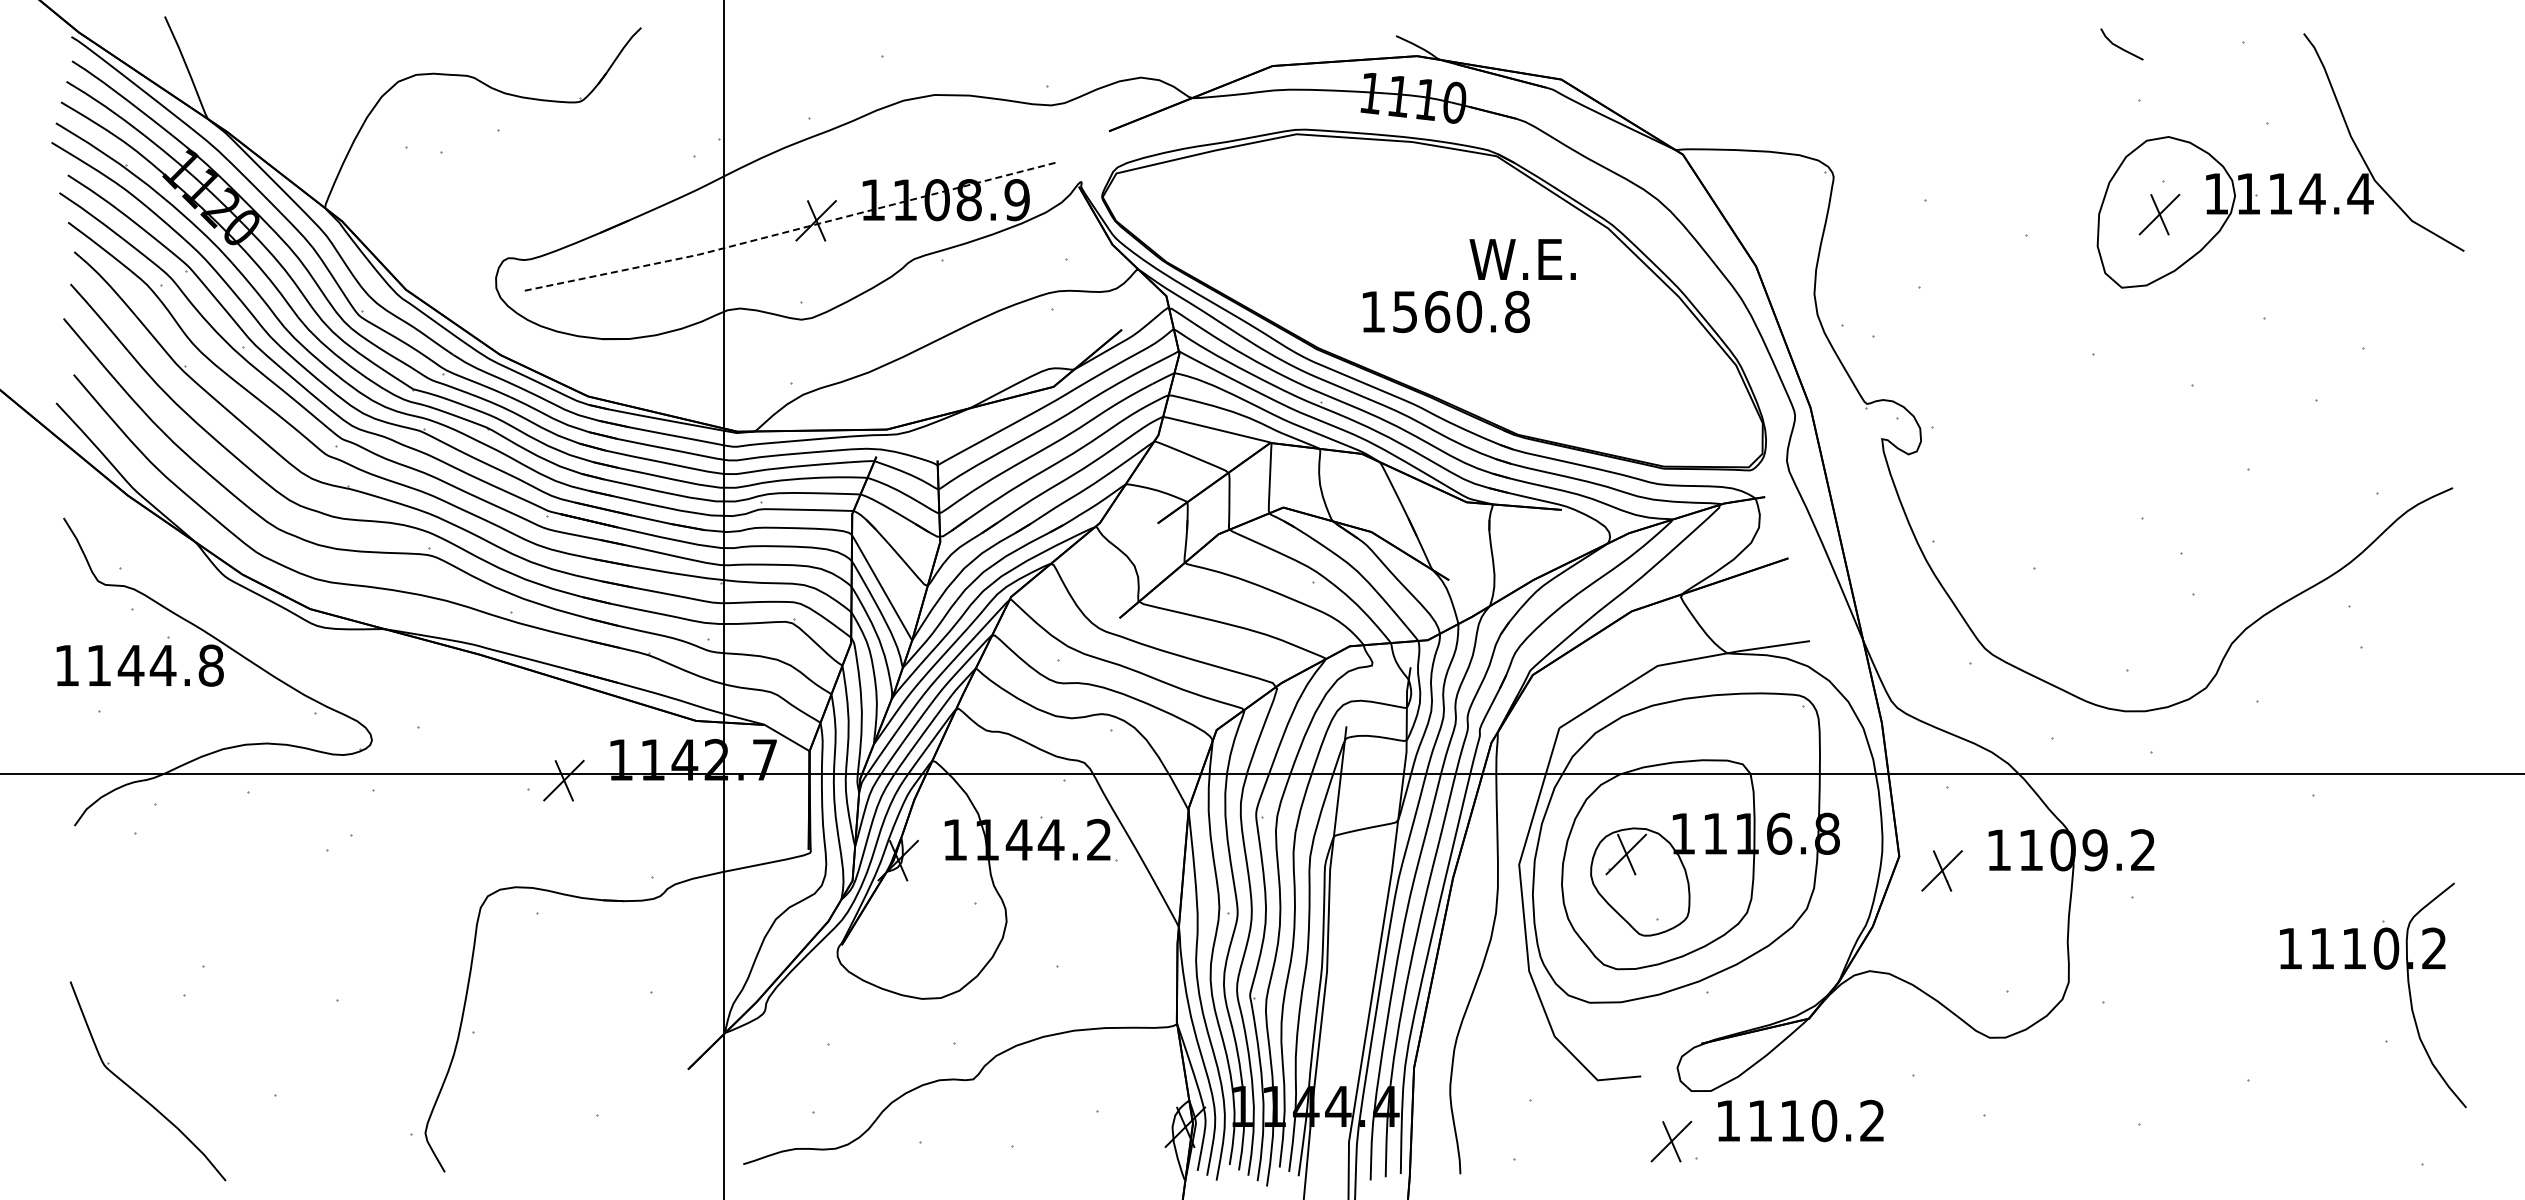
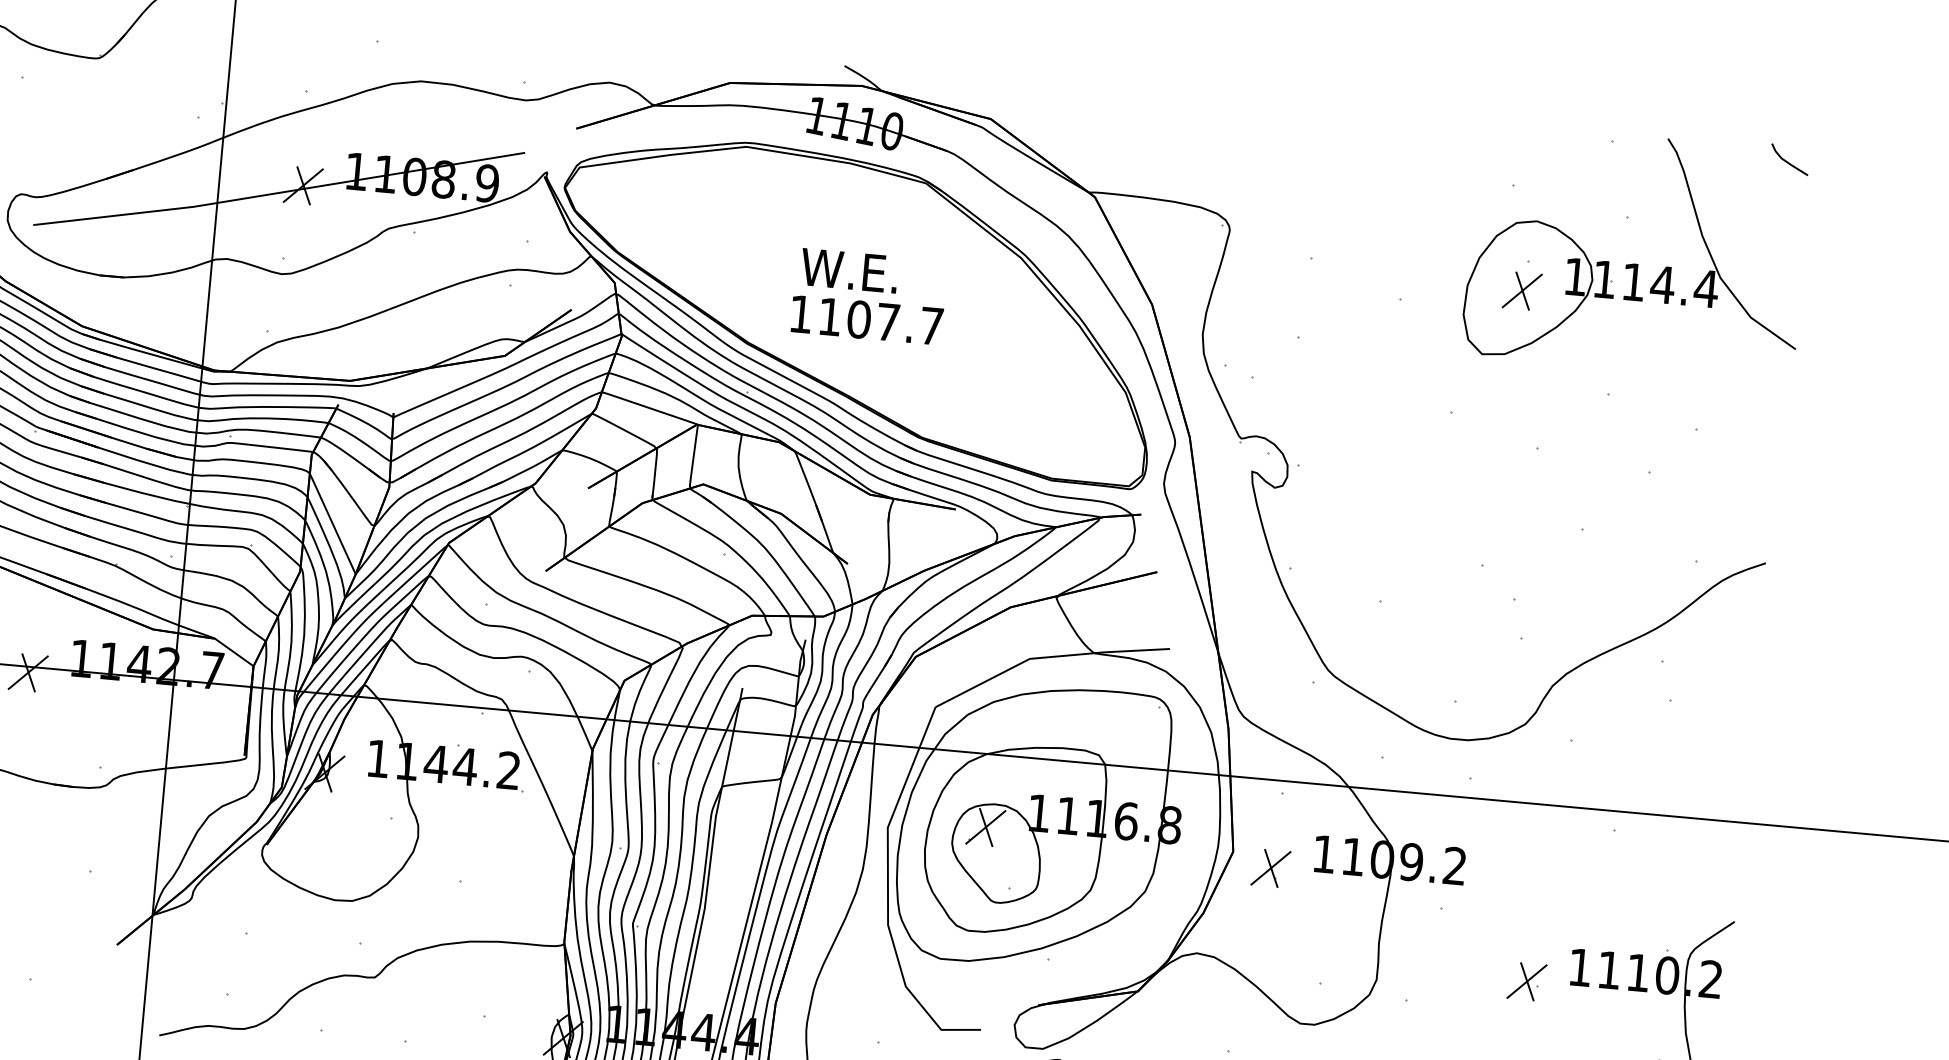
line: (2119, 46) -> (1787, 161), moved
line: (790, 231) -> (279, 193), dashed -> solid
text: (1522, 259) -> (849, 270), moved
text: (1461, 311) -> (881, 321), 1560.8 -> 1107.7
part: (2233, 969) -> (1527, 981), added

